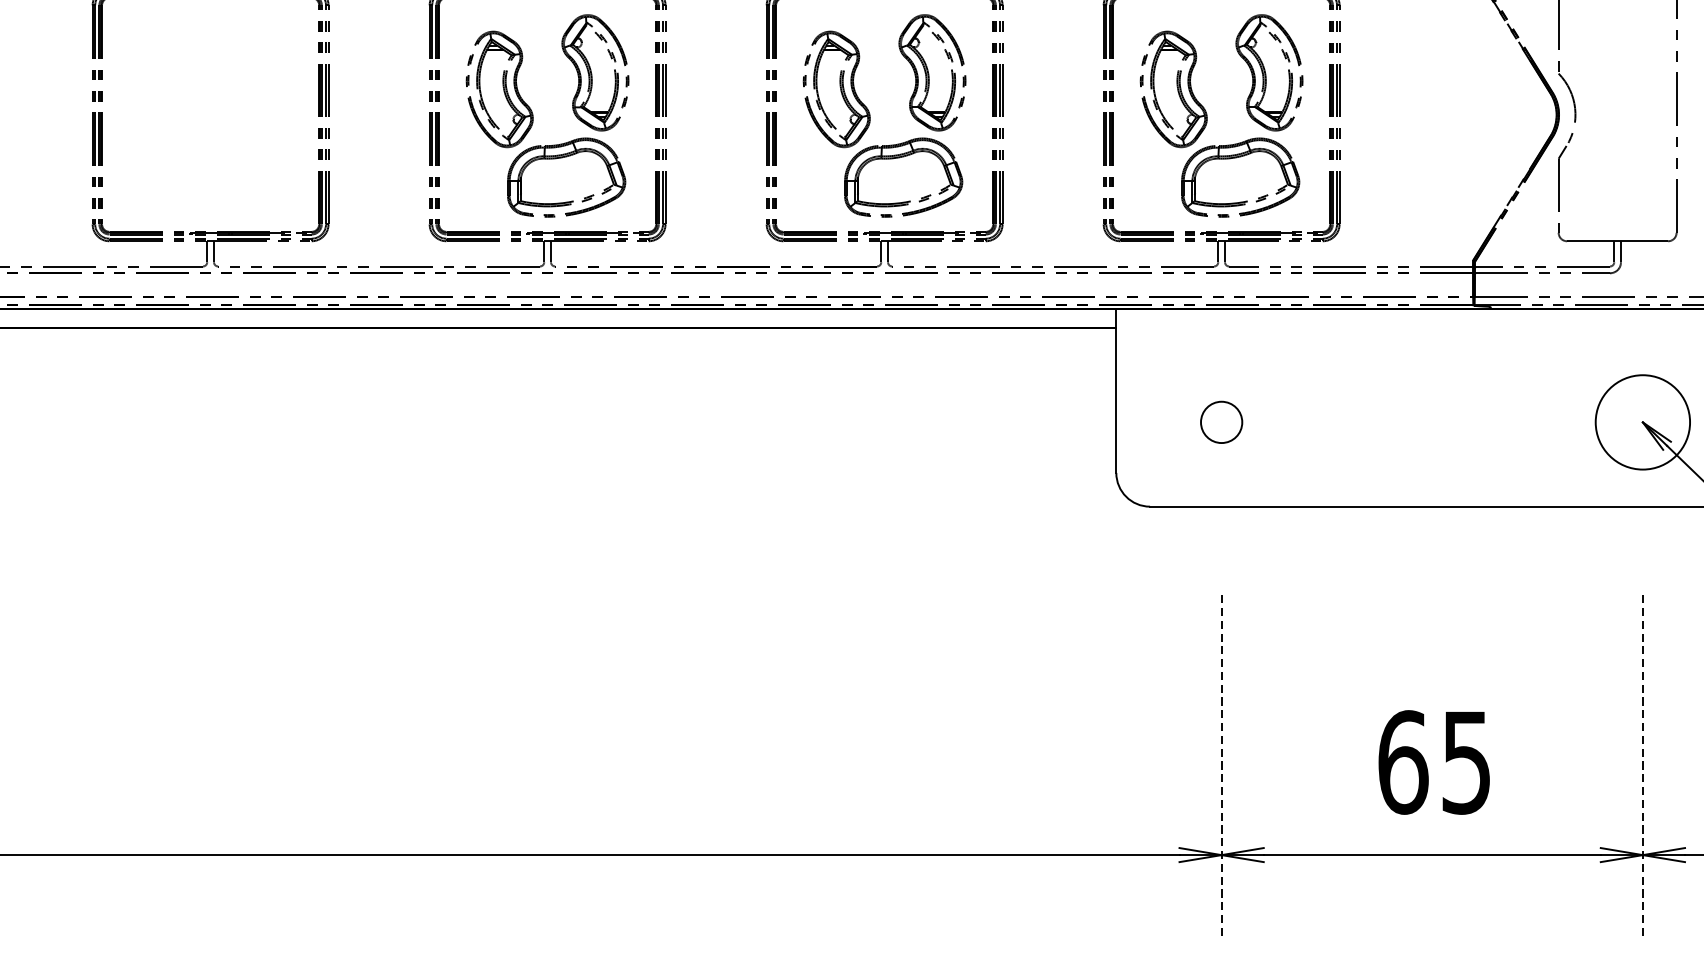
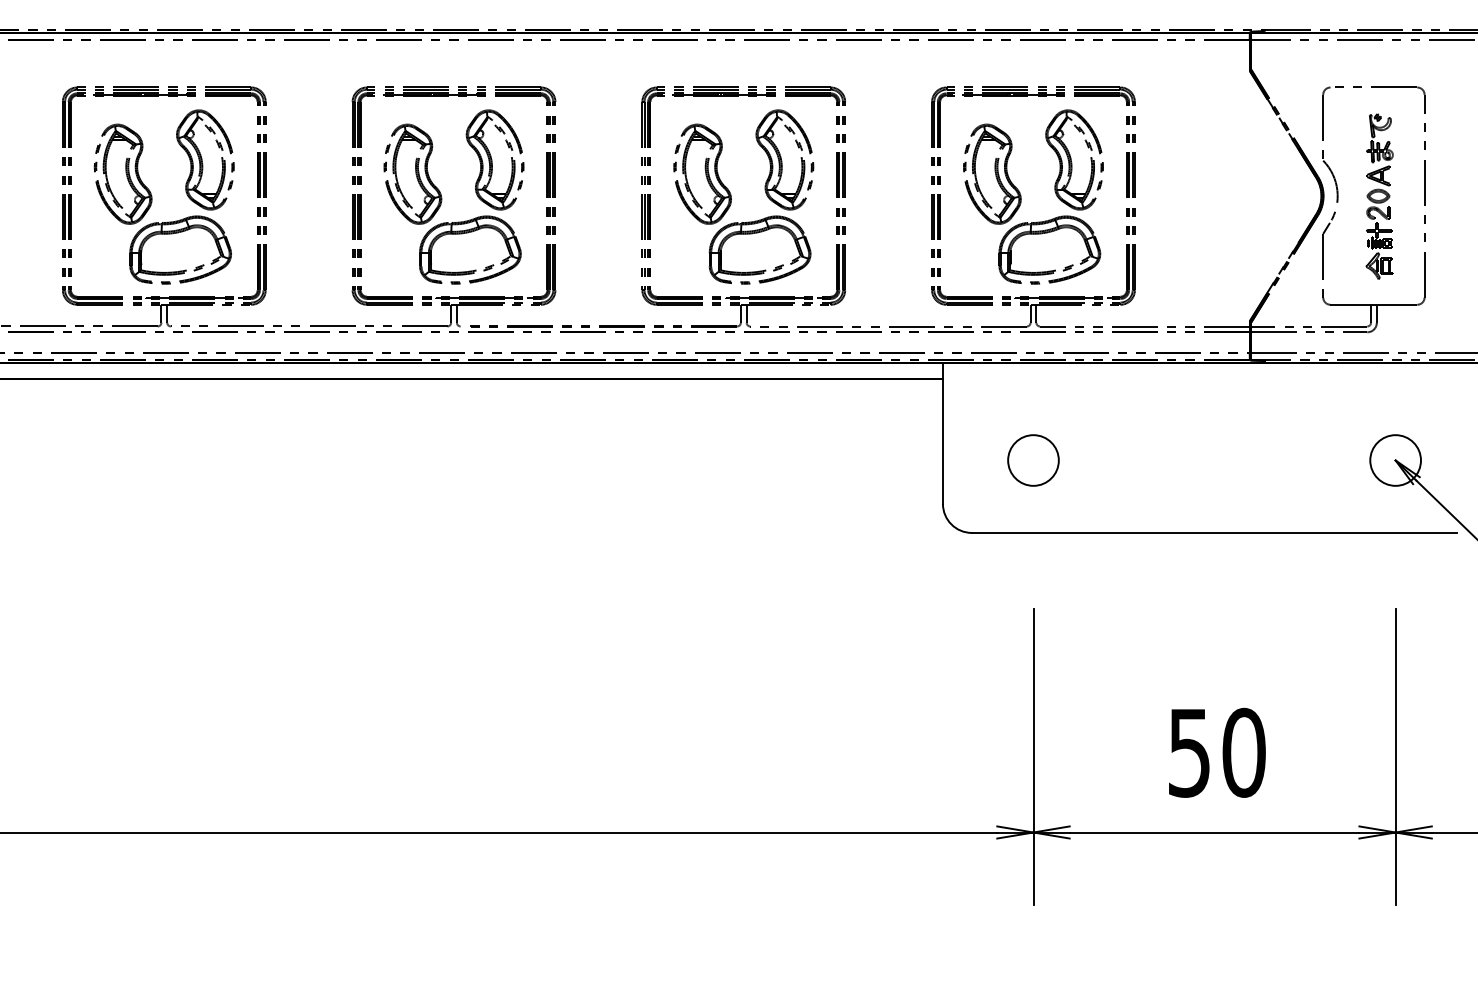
part: (196, 115) -> (152, 196), added
part: (1624, 115) -> (1379, 196), added
circle: (1221, 422) -> (1033, 460), size x1.43
circle: (1642, 422) -> (1395, 460), size x0.62
text: (1434, 762) -> (1216, 752), 65 -> 50
line: (1221, 766) -> (1033, 756), dashed -> solid
line: (1642, 766) -> (1395, 756), dashed -> solid

